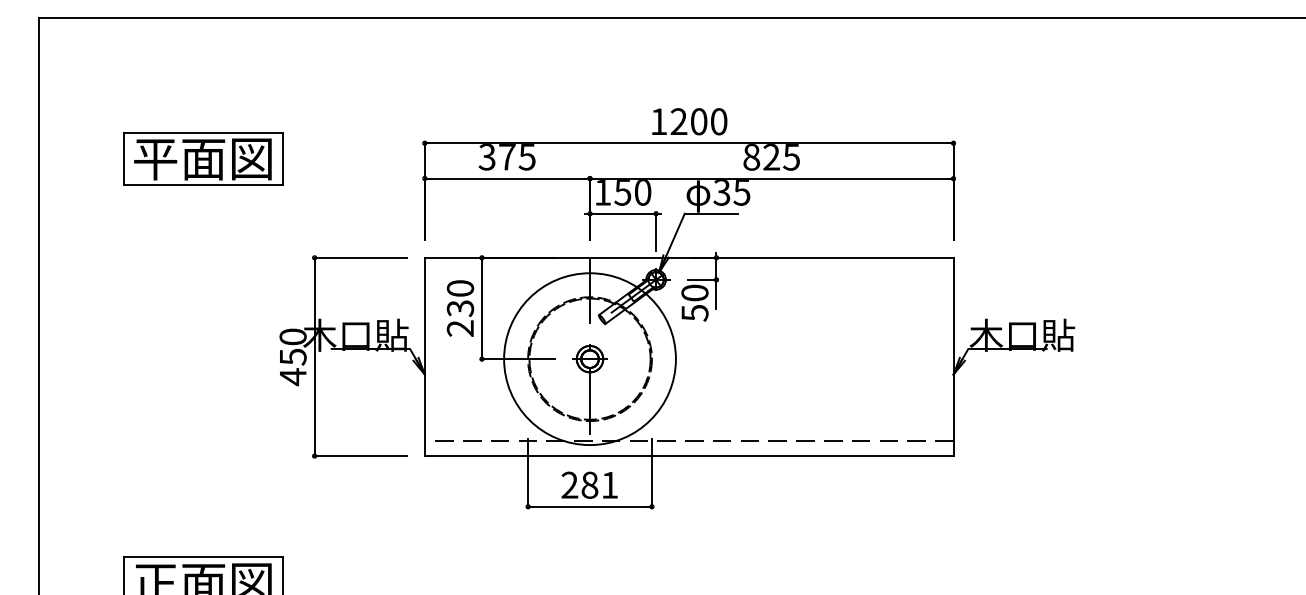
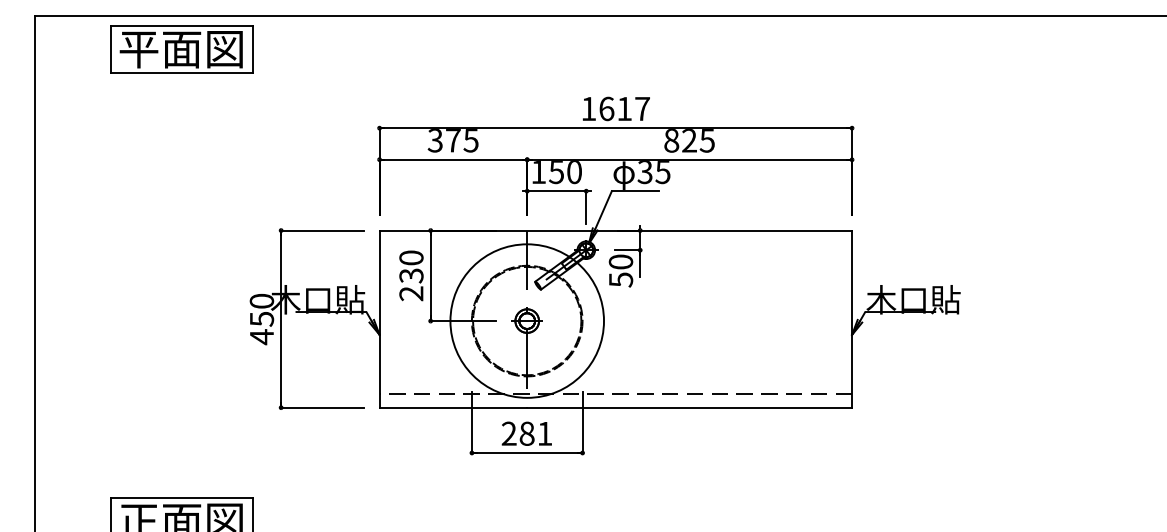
text: (698, 121) -> (624, 108), 1200 -> 1617
part: (203, 158) -> (181, 48), moved

